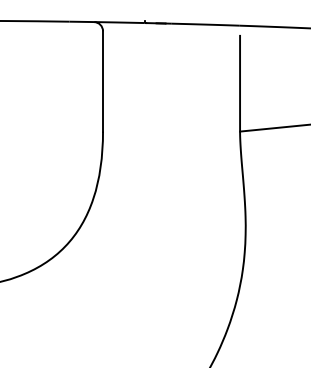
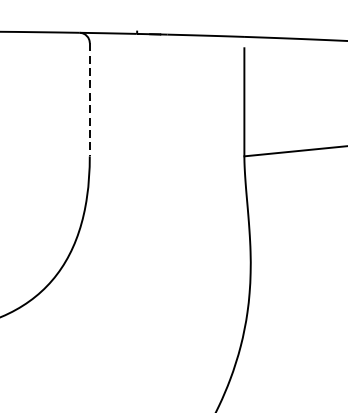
line: (103, 81) -> (90, 99), solid -> dashed

